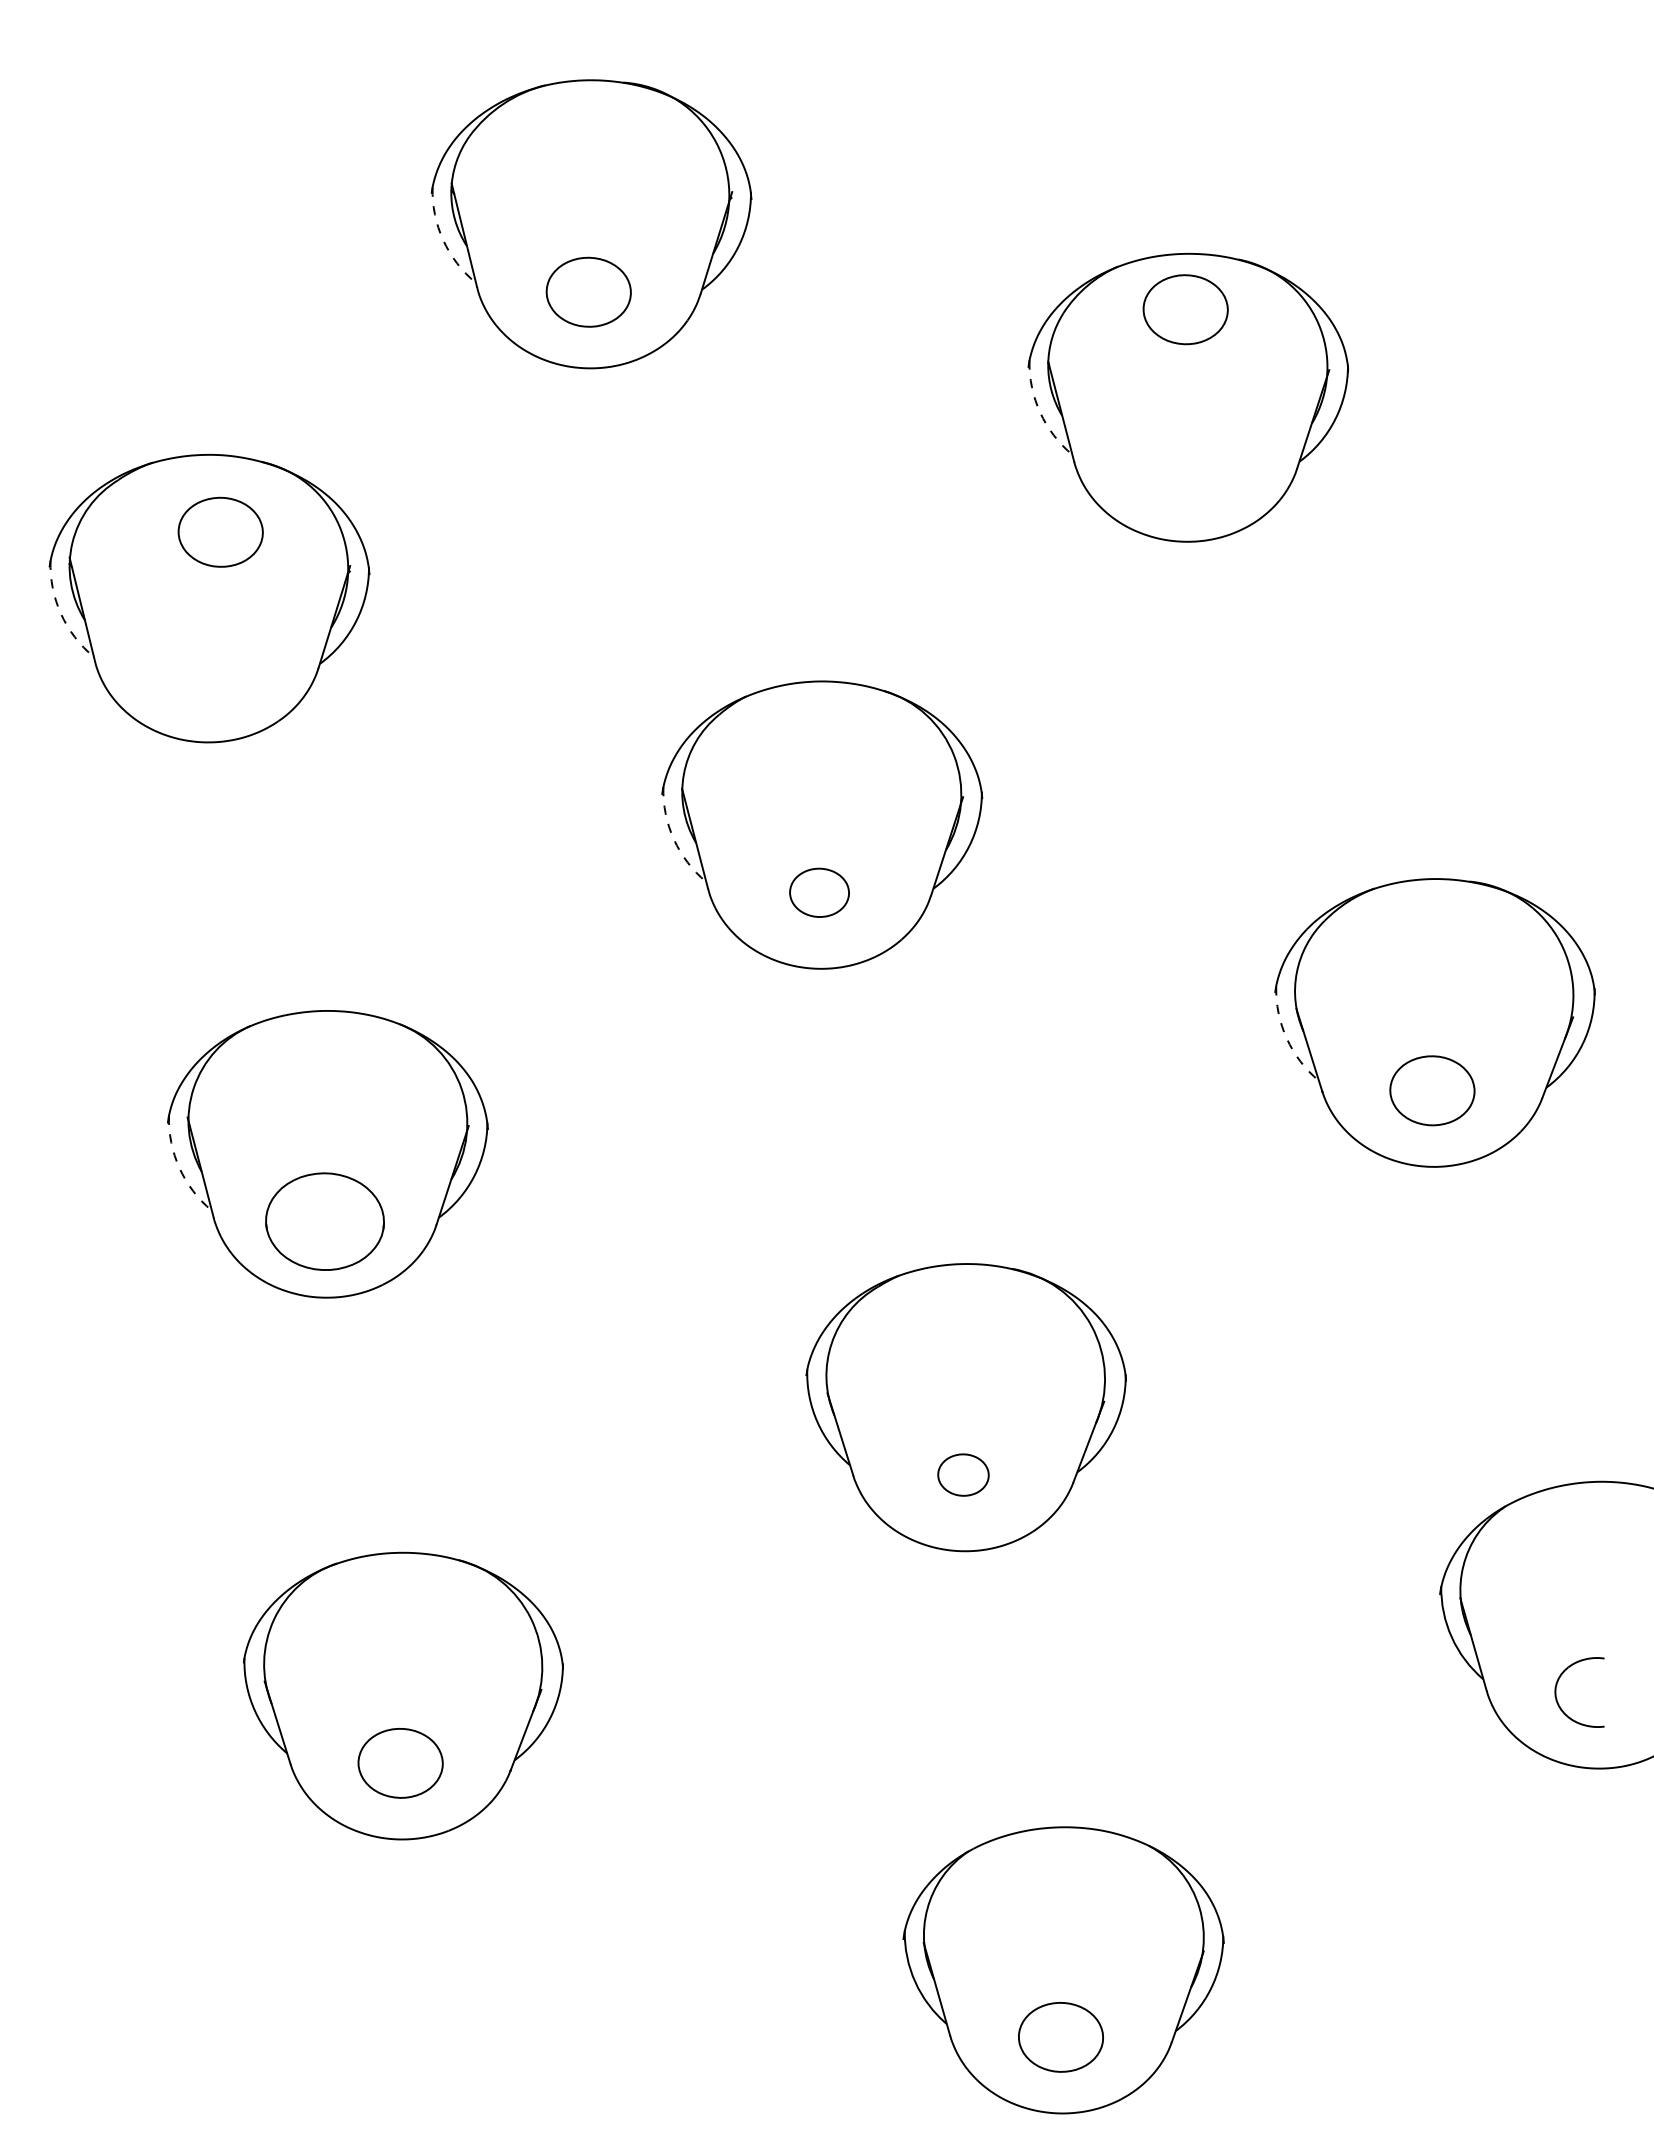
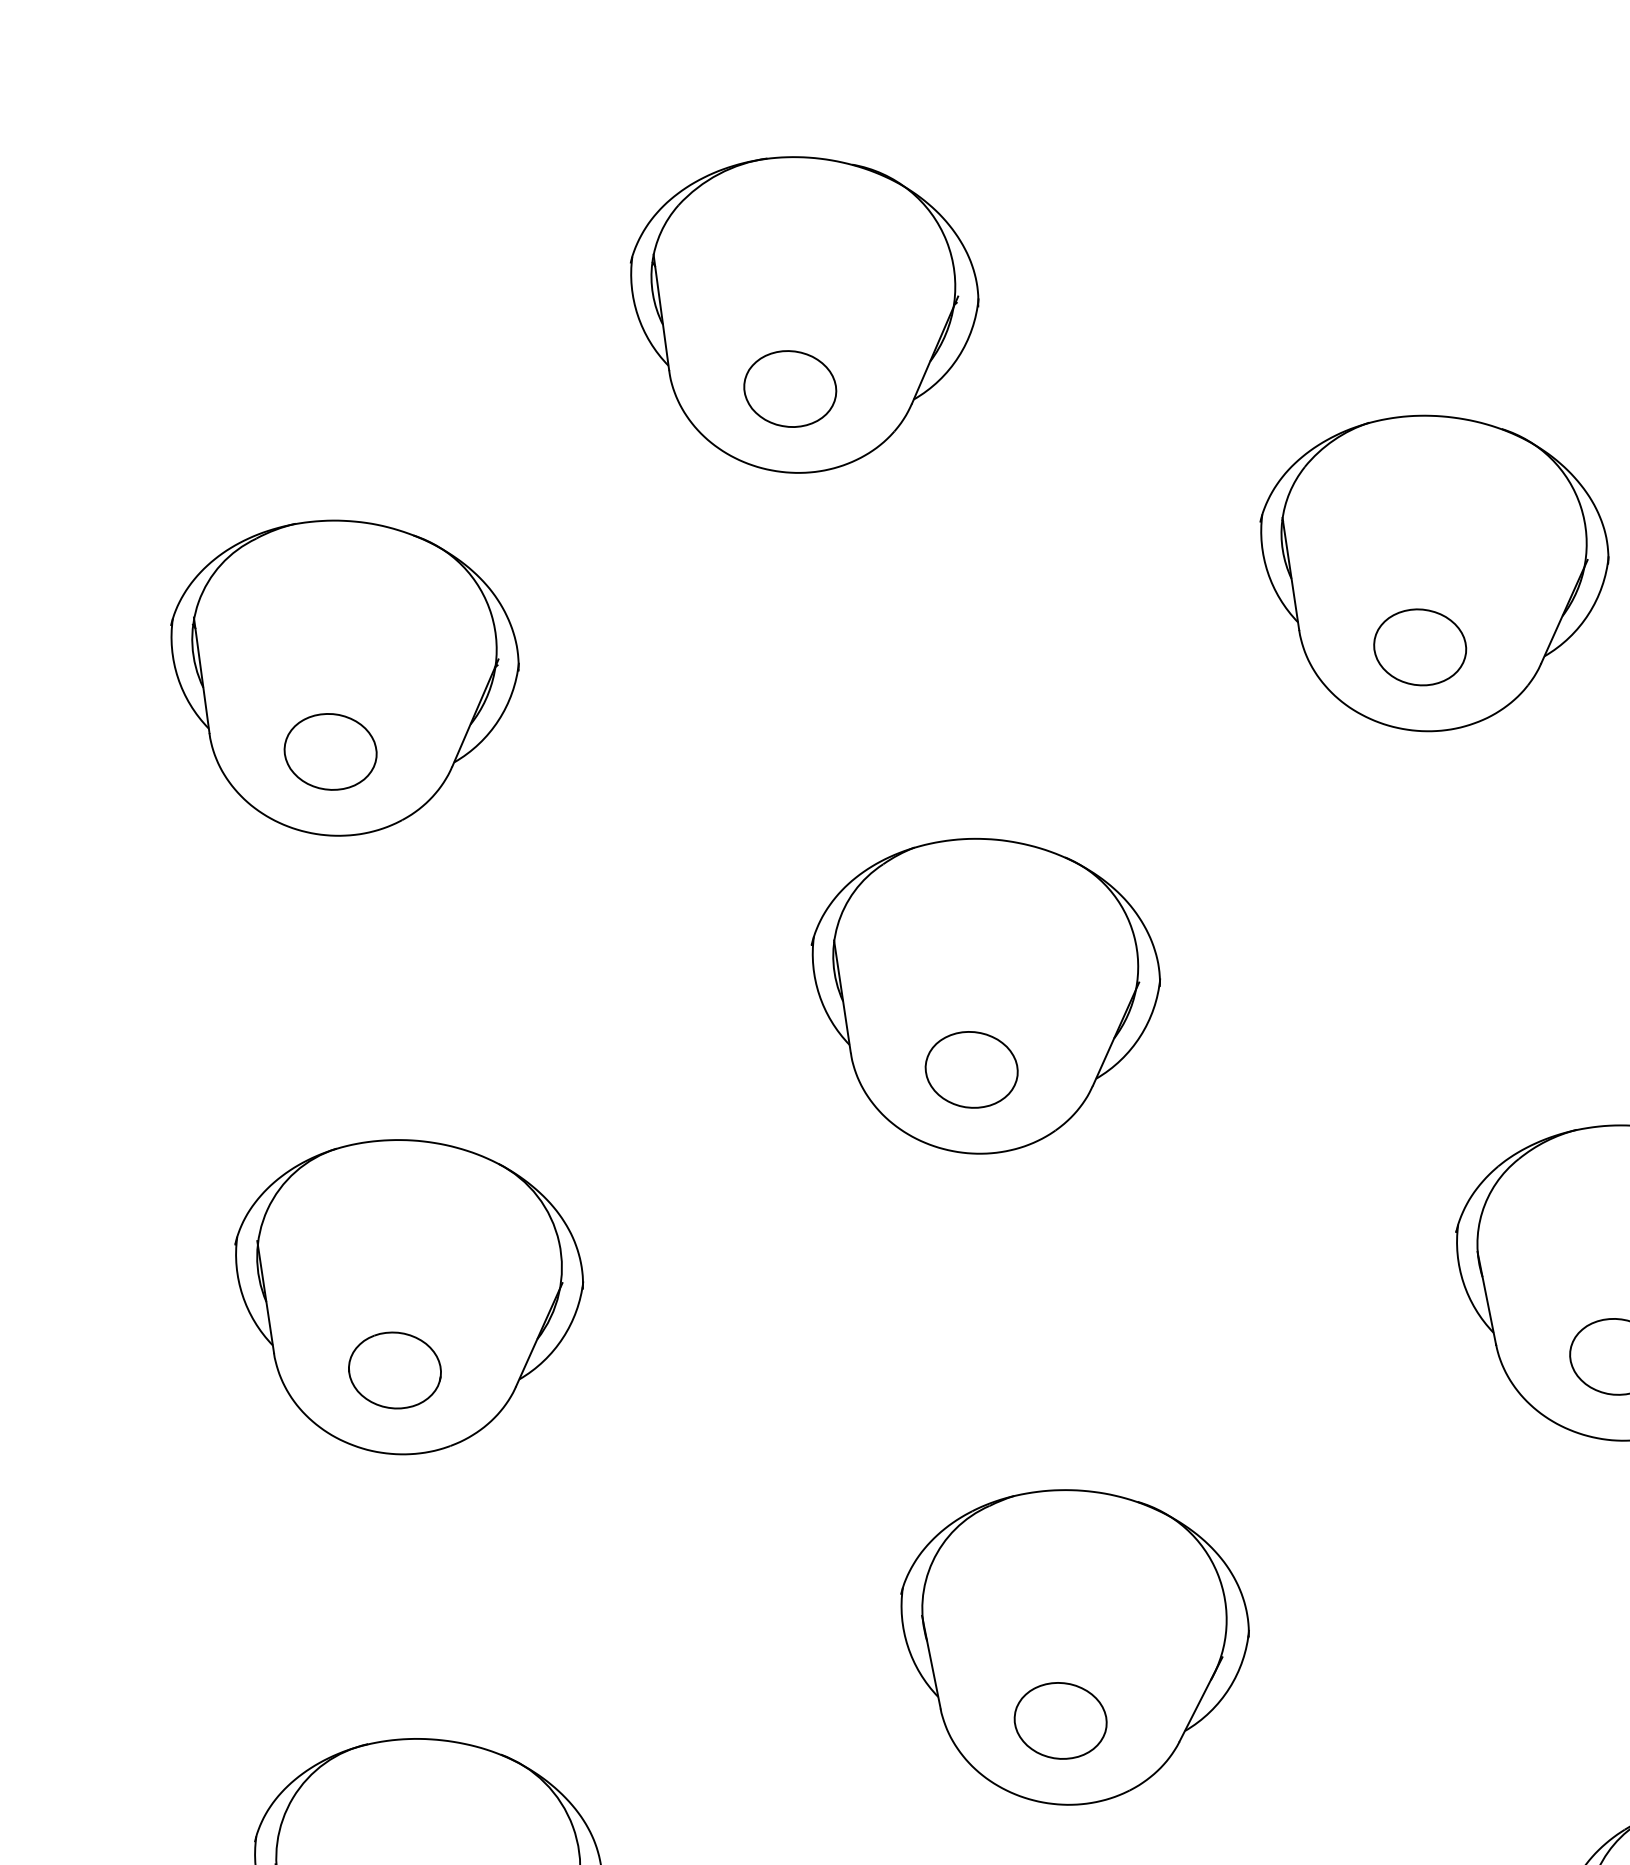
arc: (443, 240) -> (638, 315), dashed -> solid
part: (1185, 309) -> (1419, 647), moved
arc: (1040, 412) -> (1268, 572), dashed -> solid
part: (220, 531) -> (330, 751), moved
arc: (60, 613) -> (177, 677), dashed -> solid
arc: (673, 839) -> (818, 994), dashed -> solid
part: (819, 892) -> (971, 1069), size x1.43
arc: (1286, 1038) -> (1463, 1282), dashed -> solid
arc: (179, 1168) -> (242, 1295), dashed -> solid
part: (325, 1221) -> (395, 1370), size x0.71
part: (963, 1474) -> (1060, 1720), size x1.67

